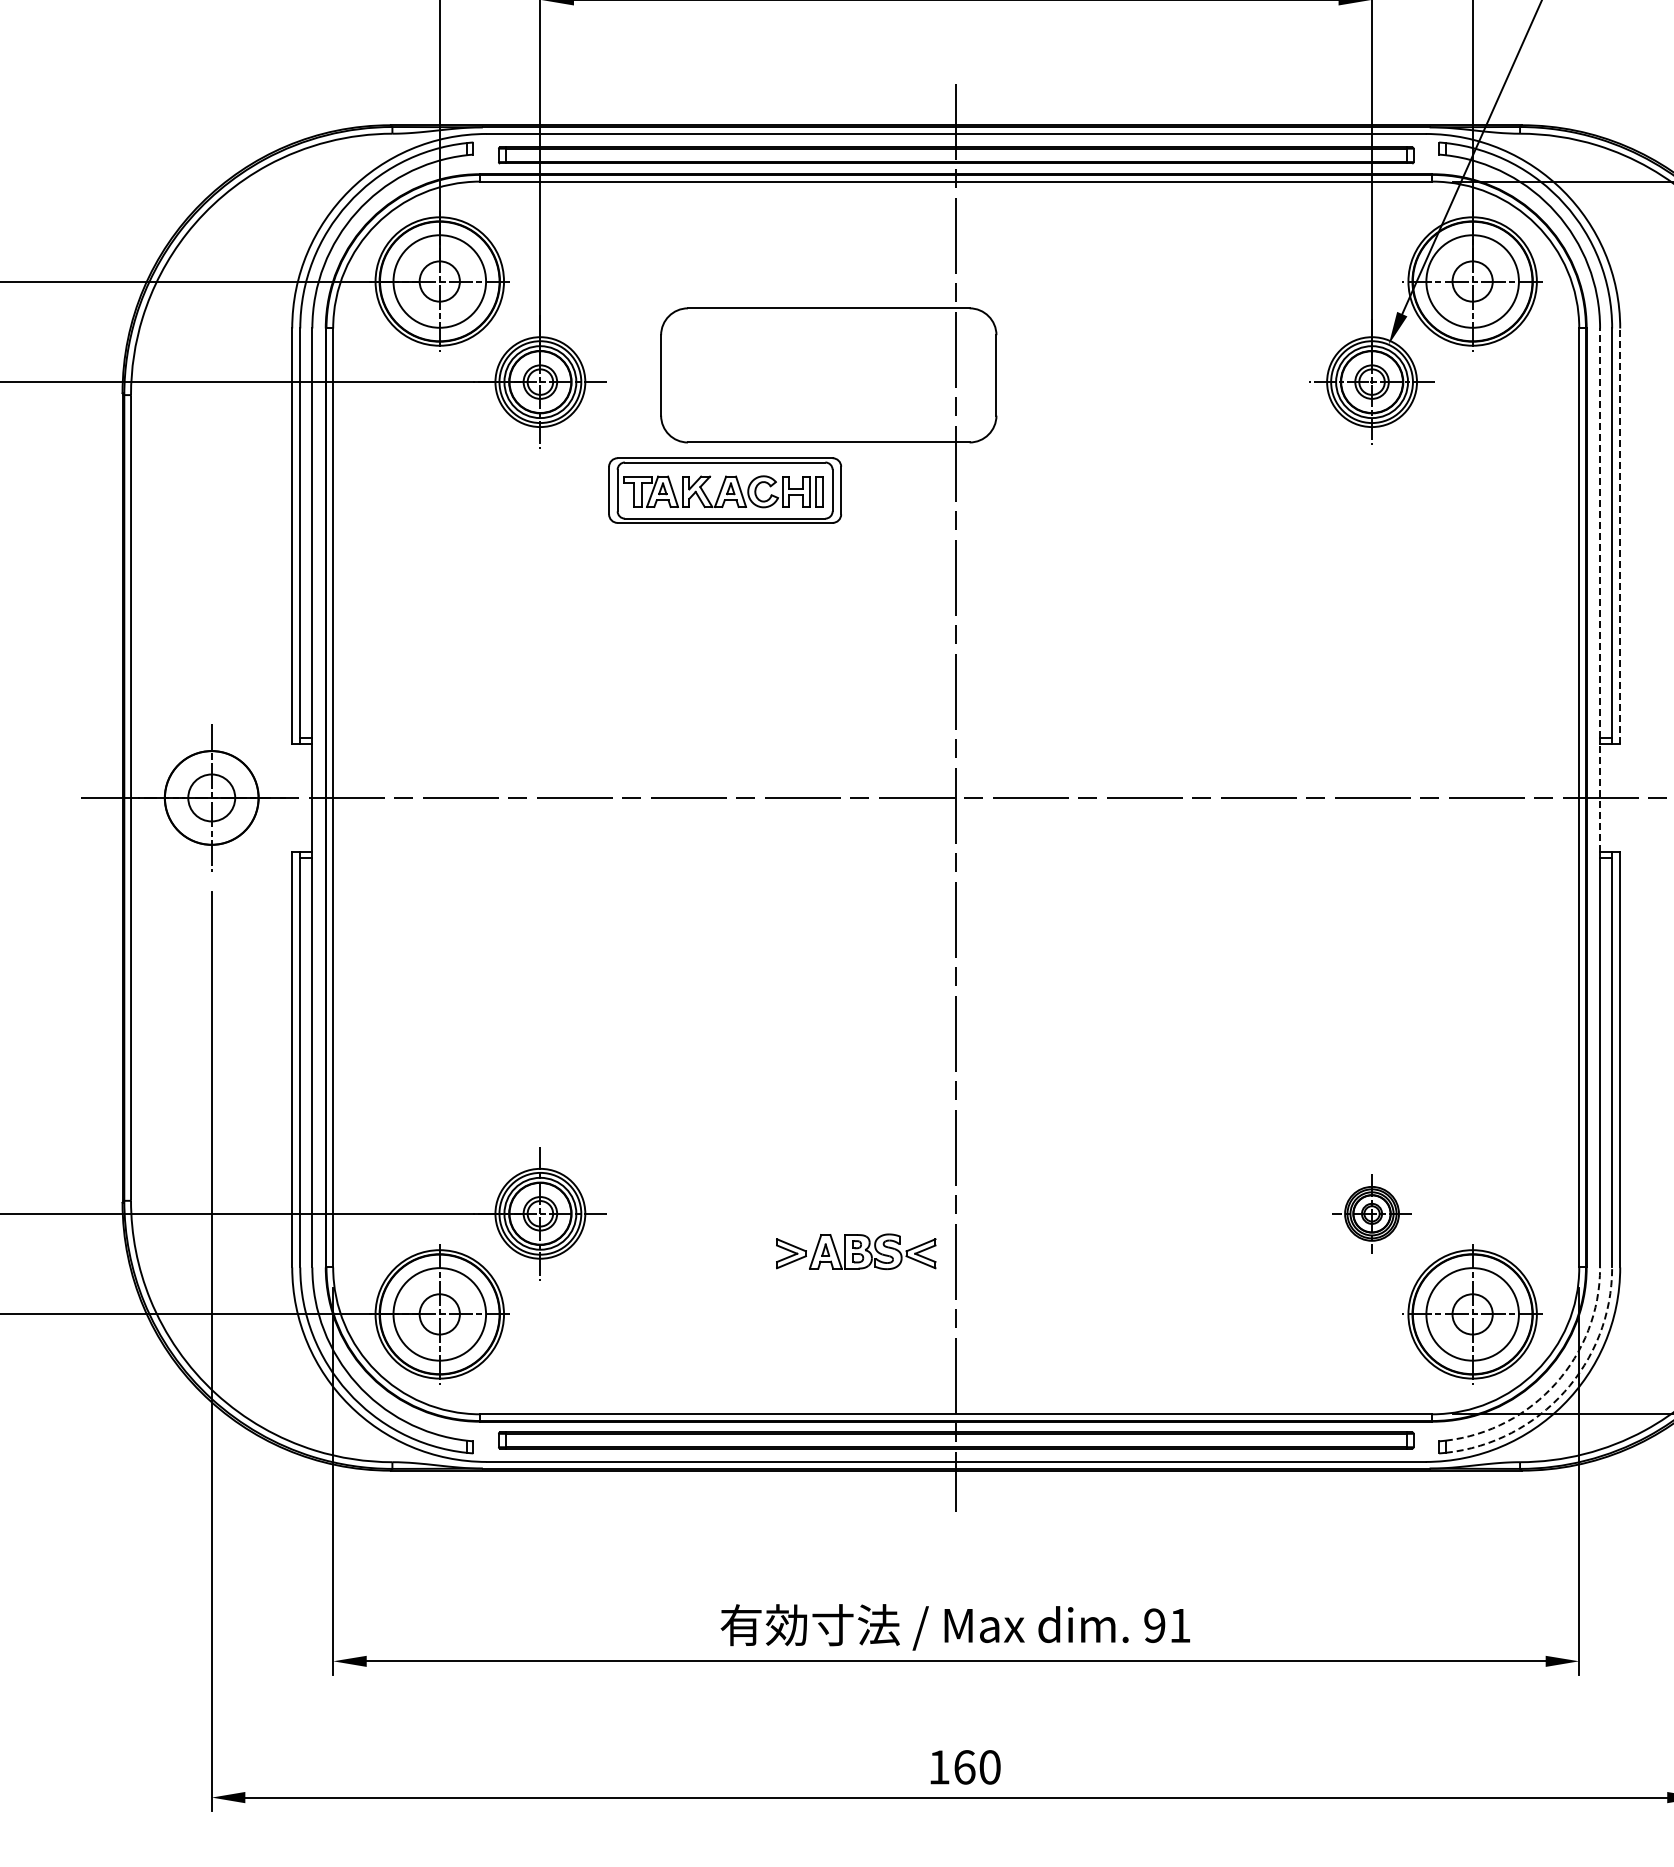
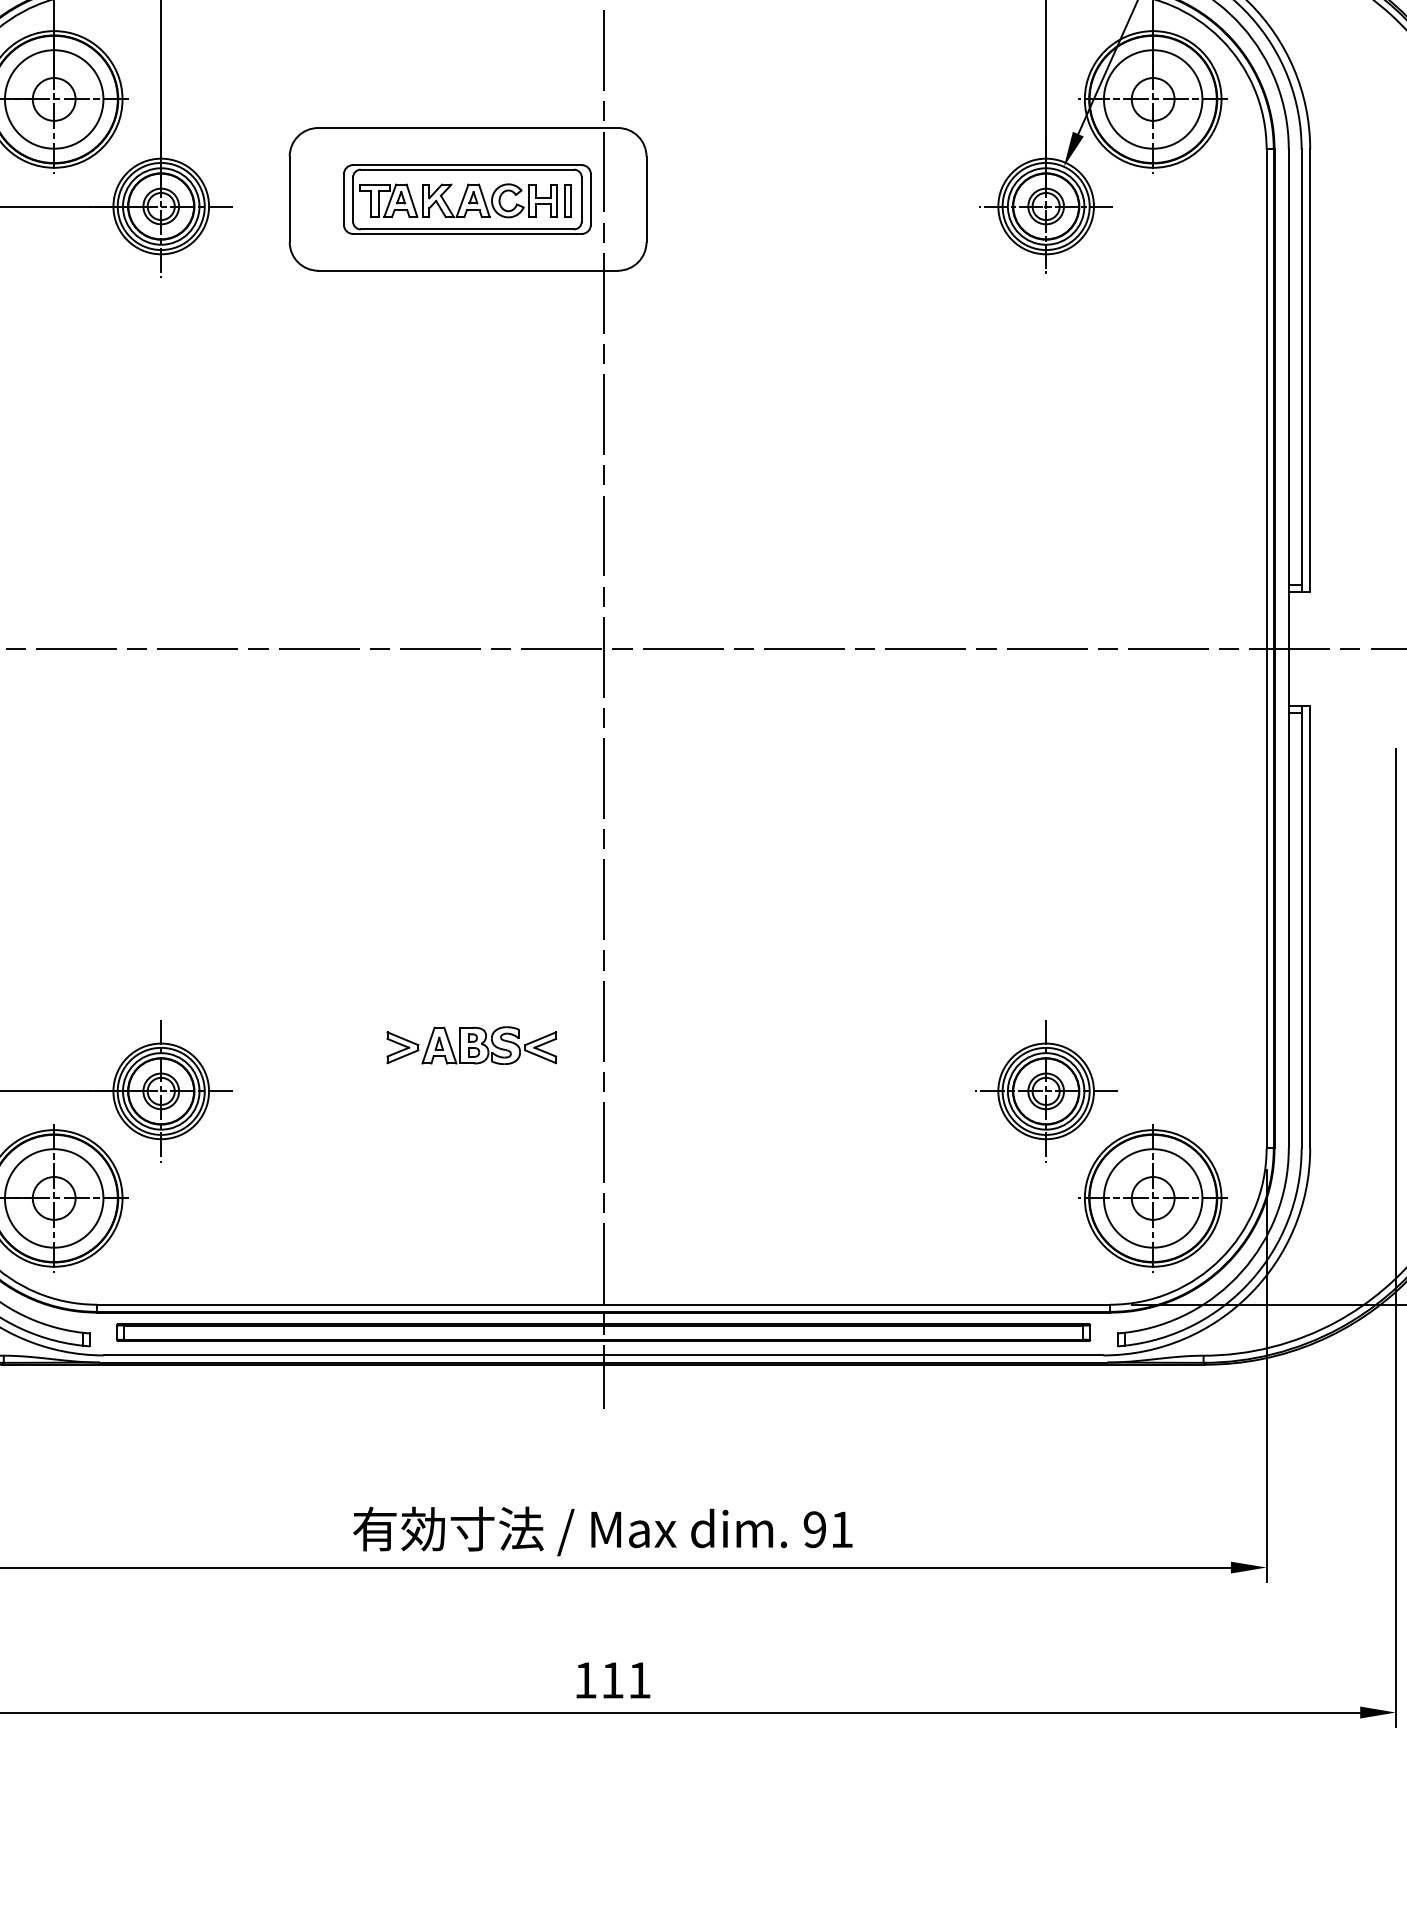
part: (724, 490) -> (466, 199), moved
line: (1600, 533) -> (1289, 367), dashed -> solid
line: (1620, 536) -> (1310, 370), dashed -> solid
line: (1600, 797) -> (1289, 648), dashed -> solid
part: (1371, 1213) -> (1045, 1091), size x1.67
part: (856, 1251) -> (472, 1045), moved
arc: (1555, 1383) -> (1241, 1271), dashed -> solid
arc: (1564, 1391) -> (1250, 1280), dashed -> solid
text: (977, 1767) -> (626, 1680), 160 -> 111

